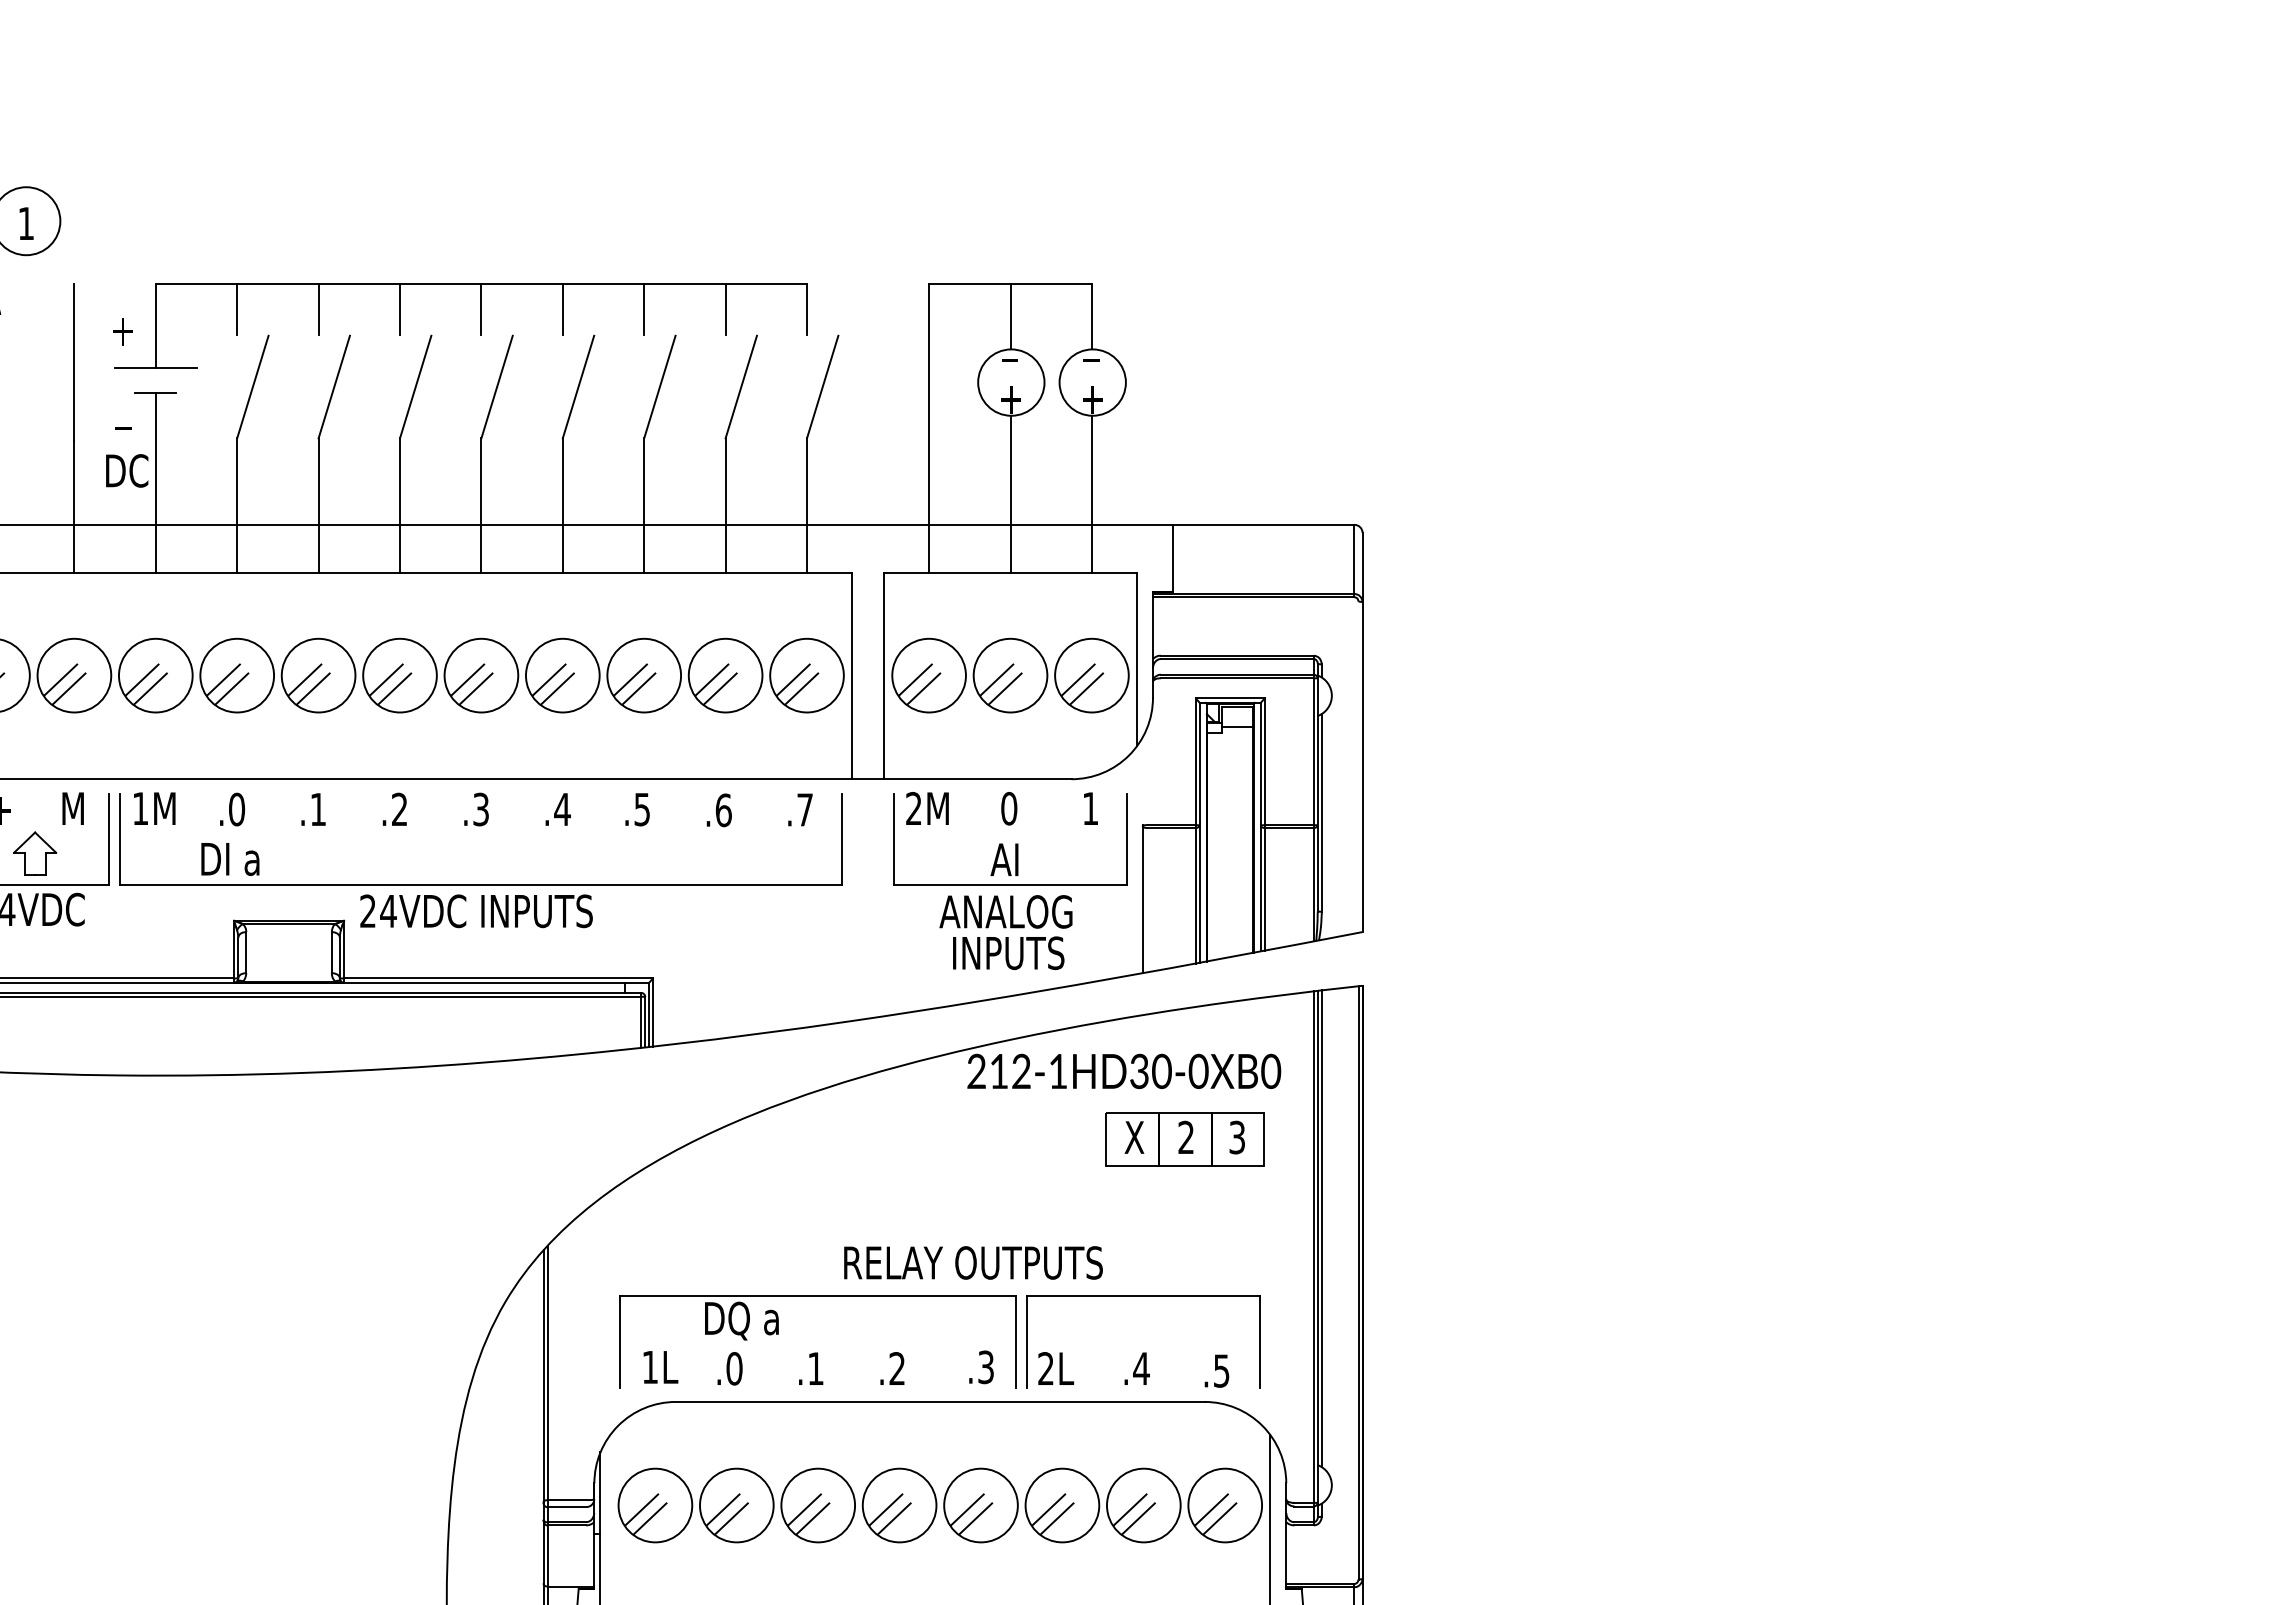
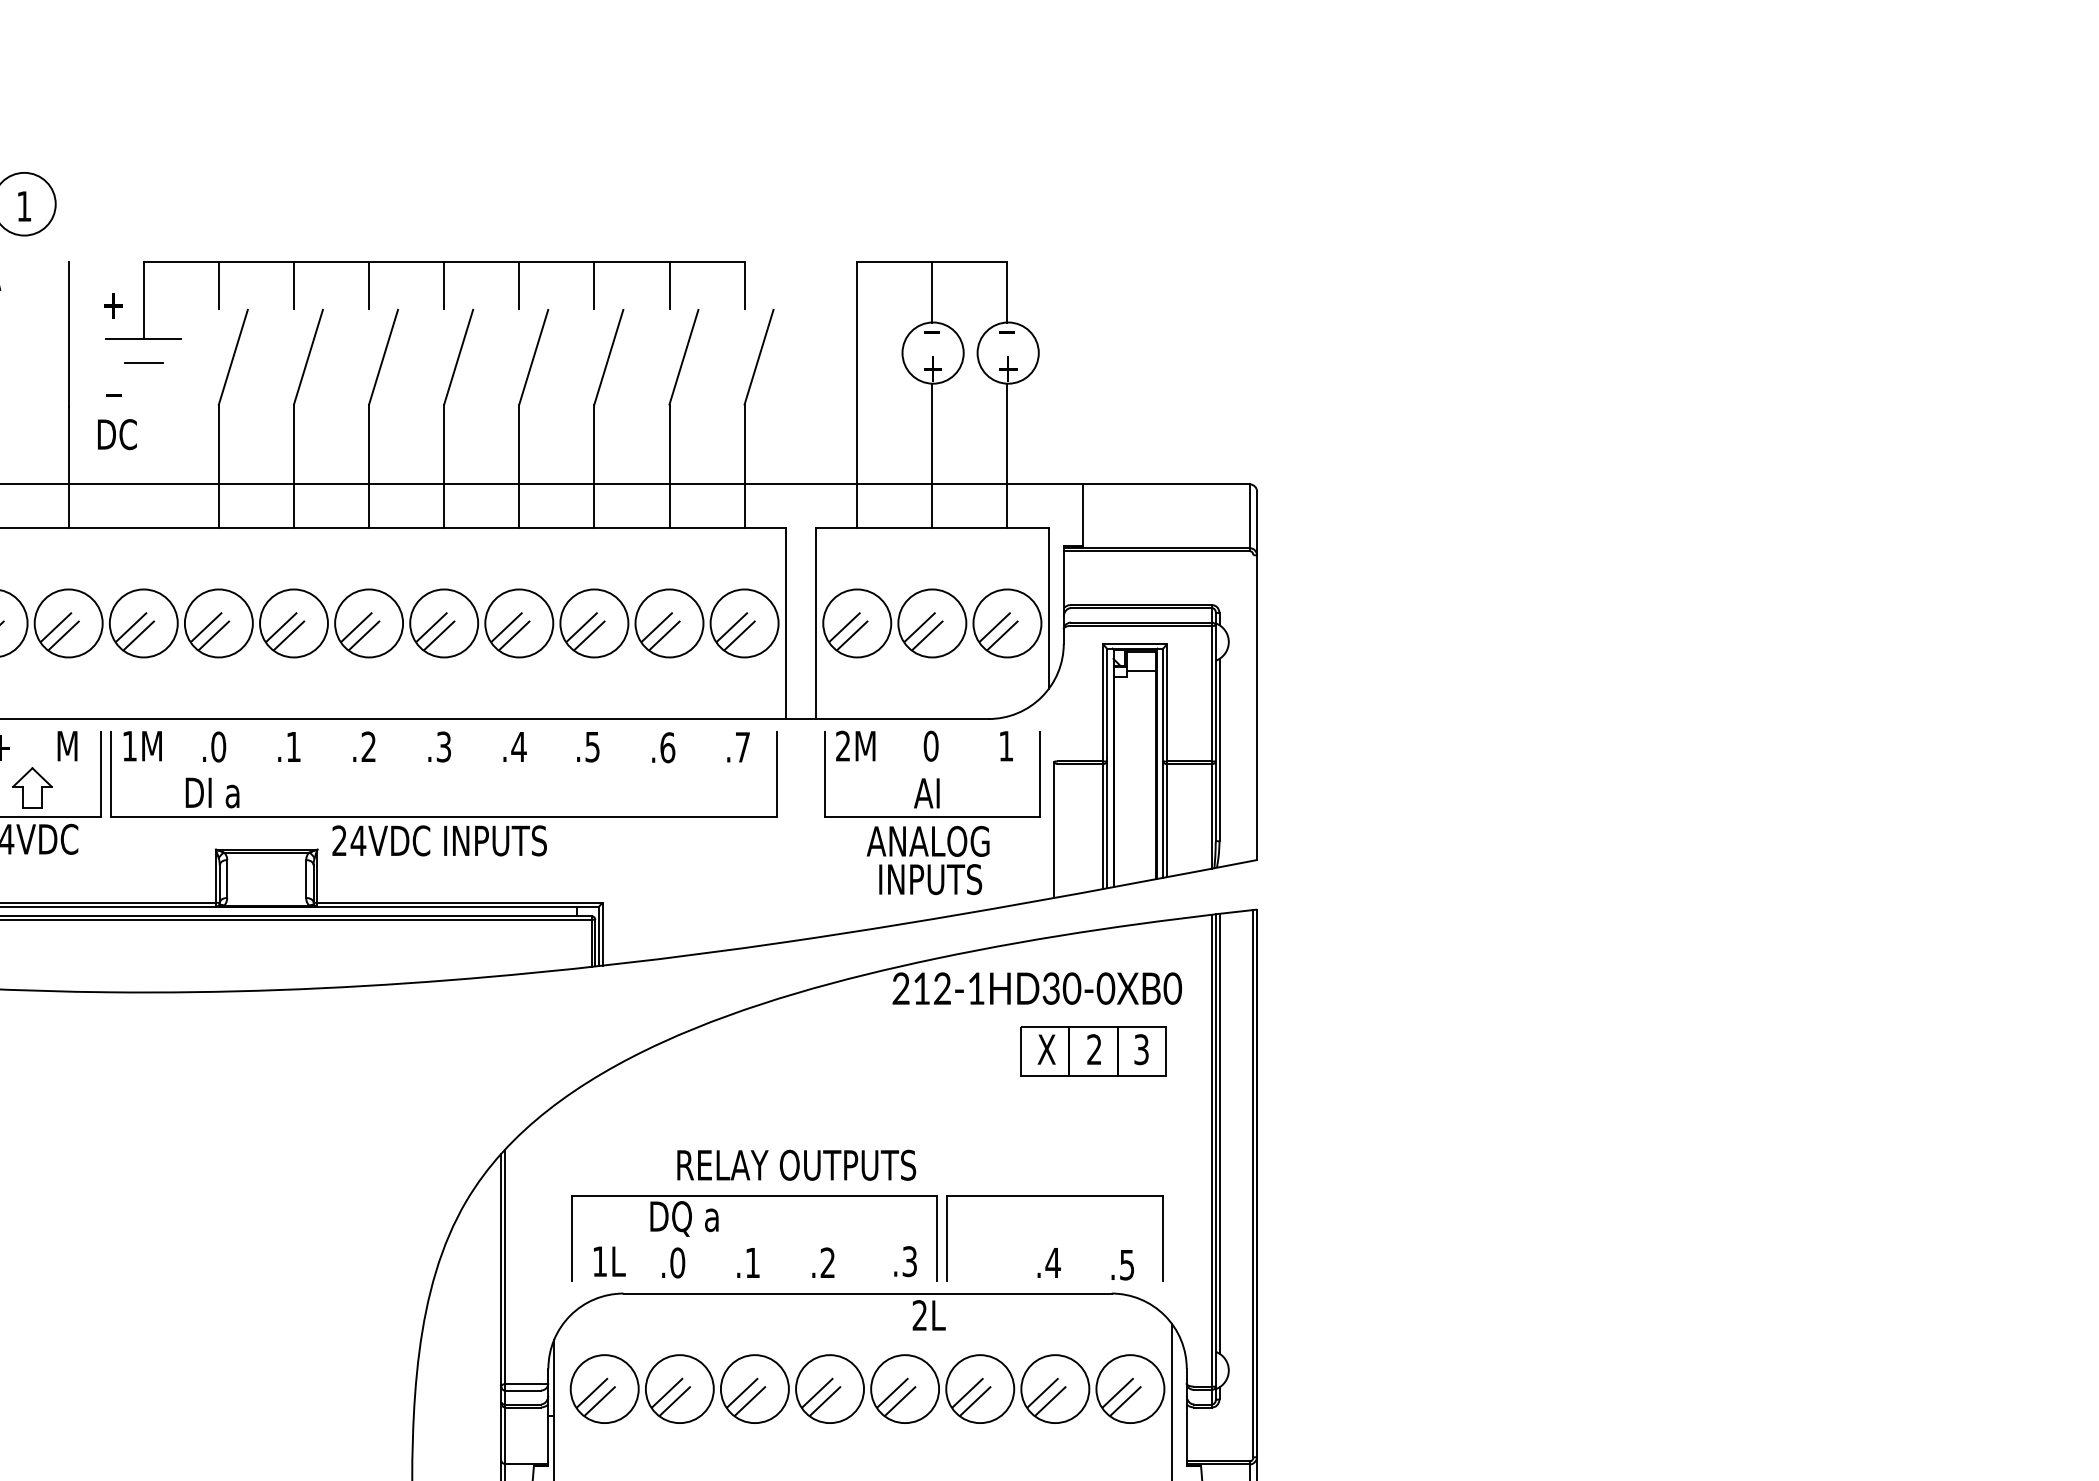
line: (155, 482) -> (143, 445), removed
text: (973, 1262) -> (796, 1164), moved
text: (1056, 1368) -> (929, 1315), moved

